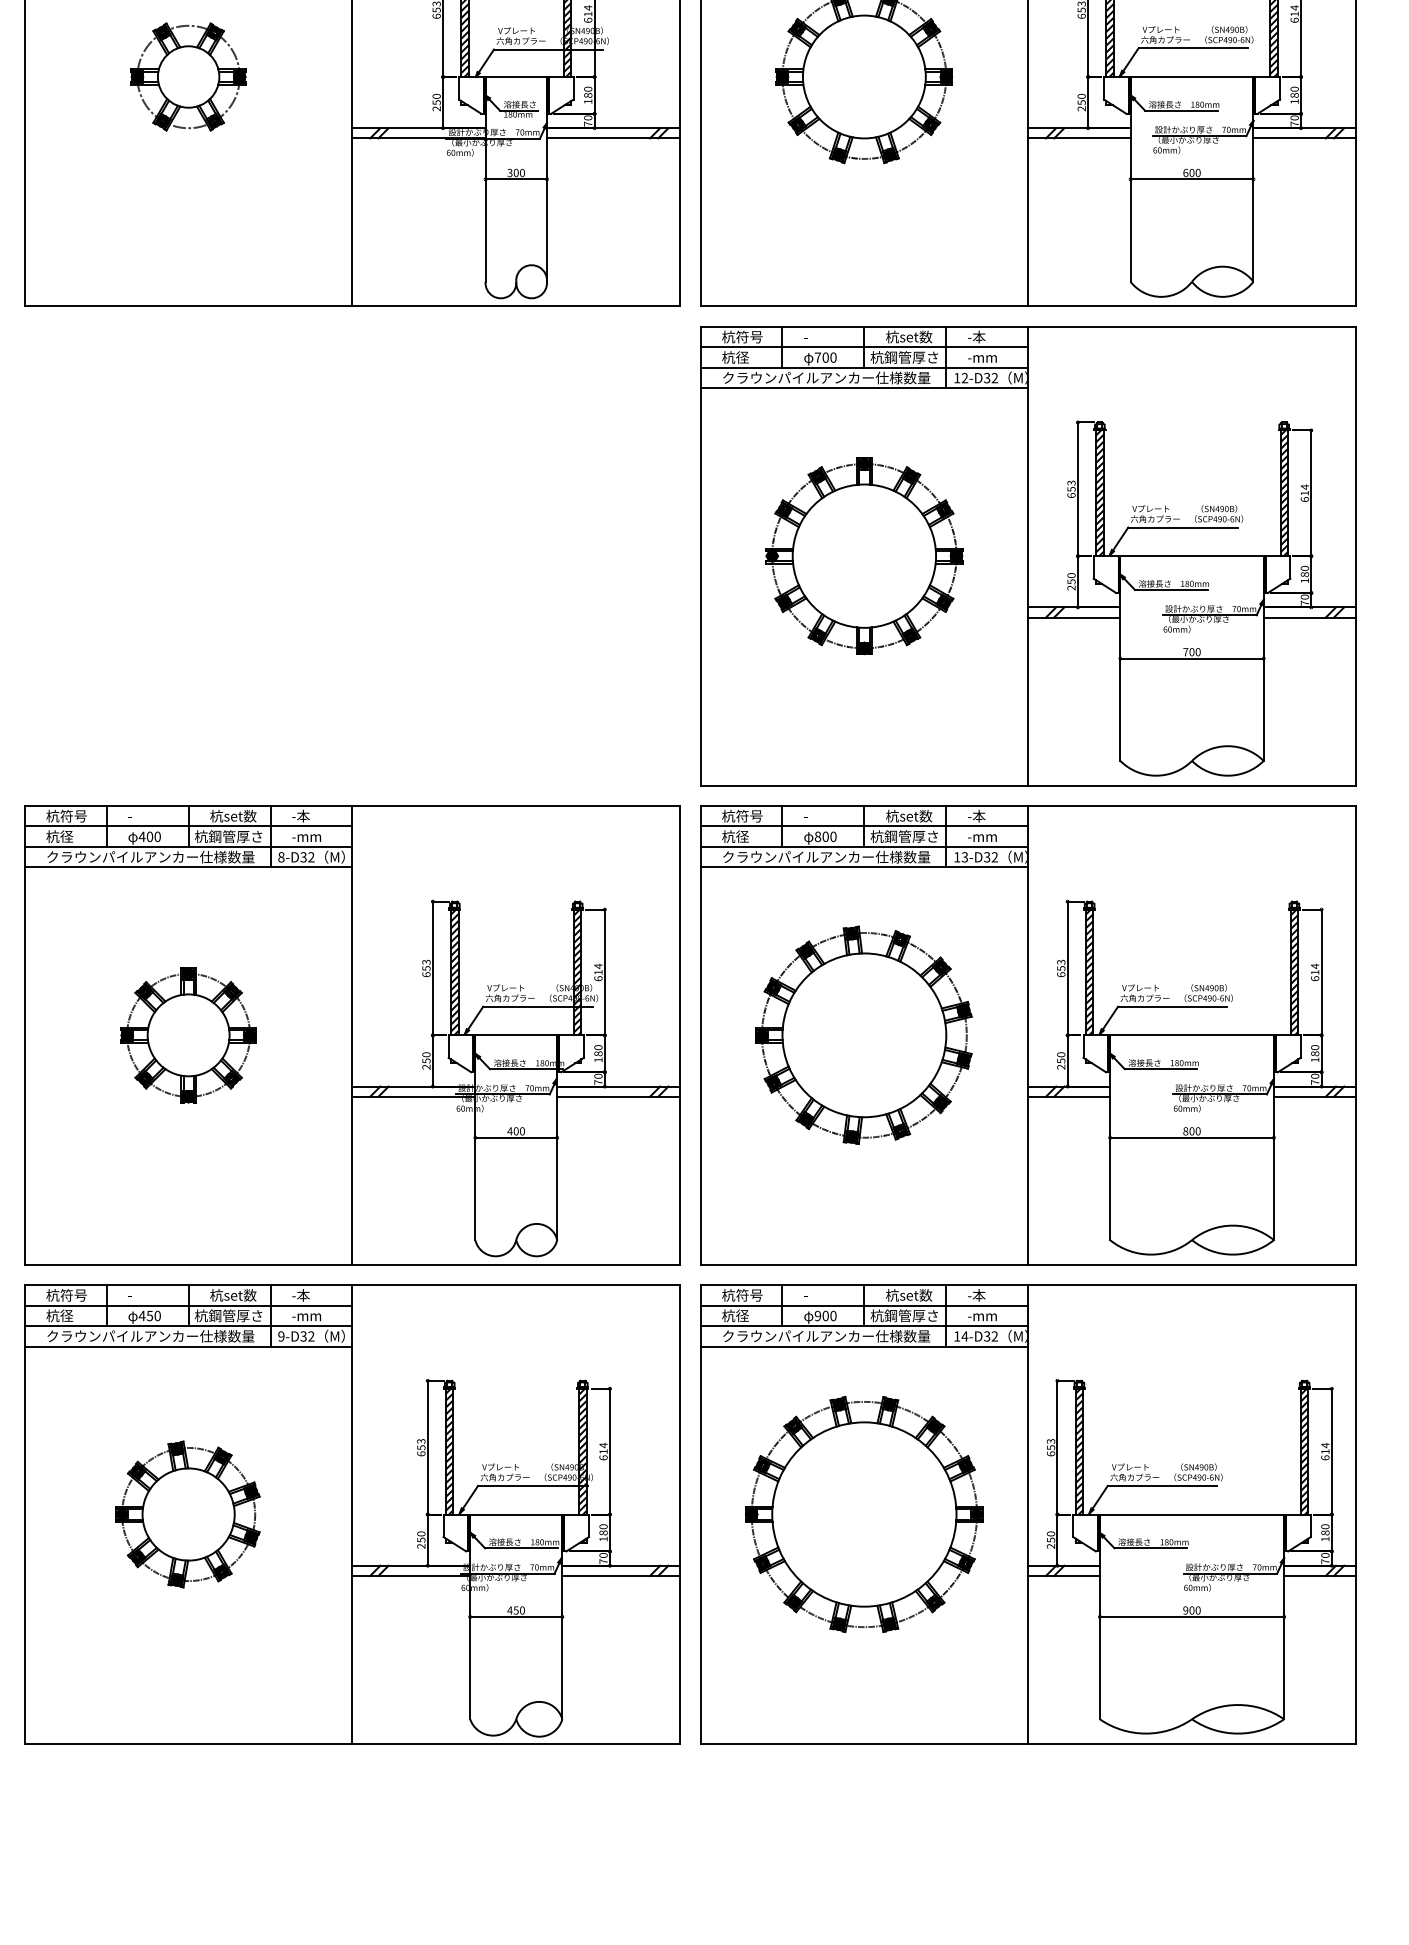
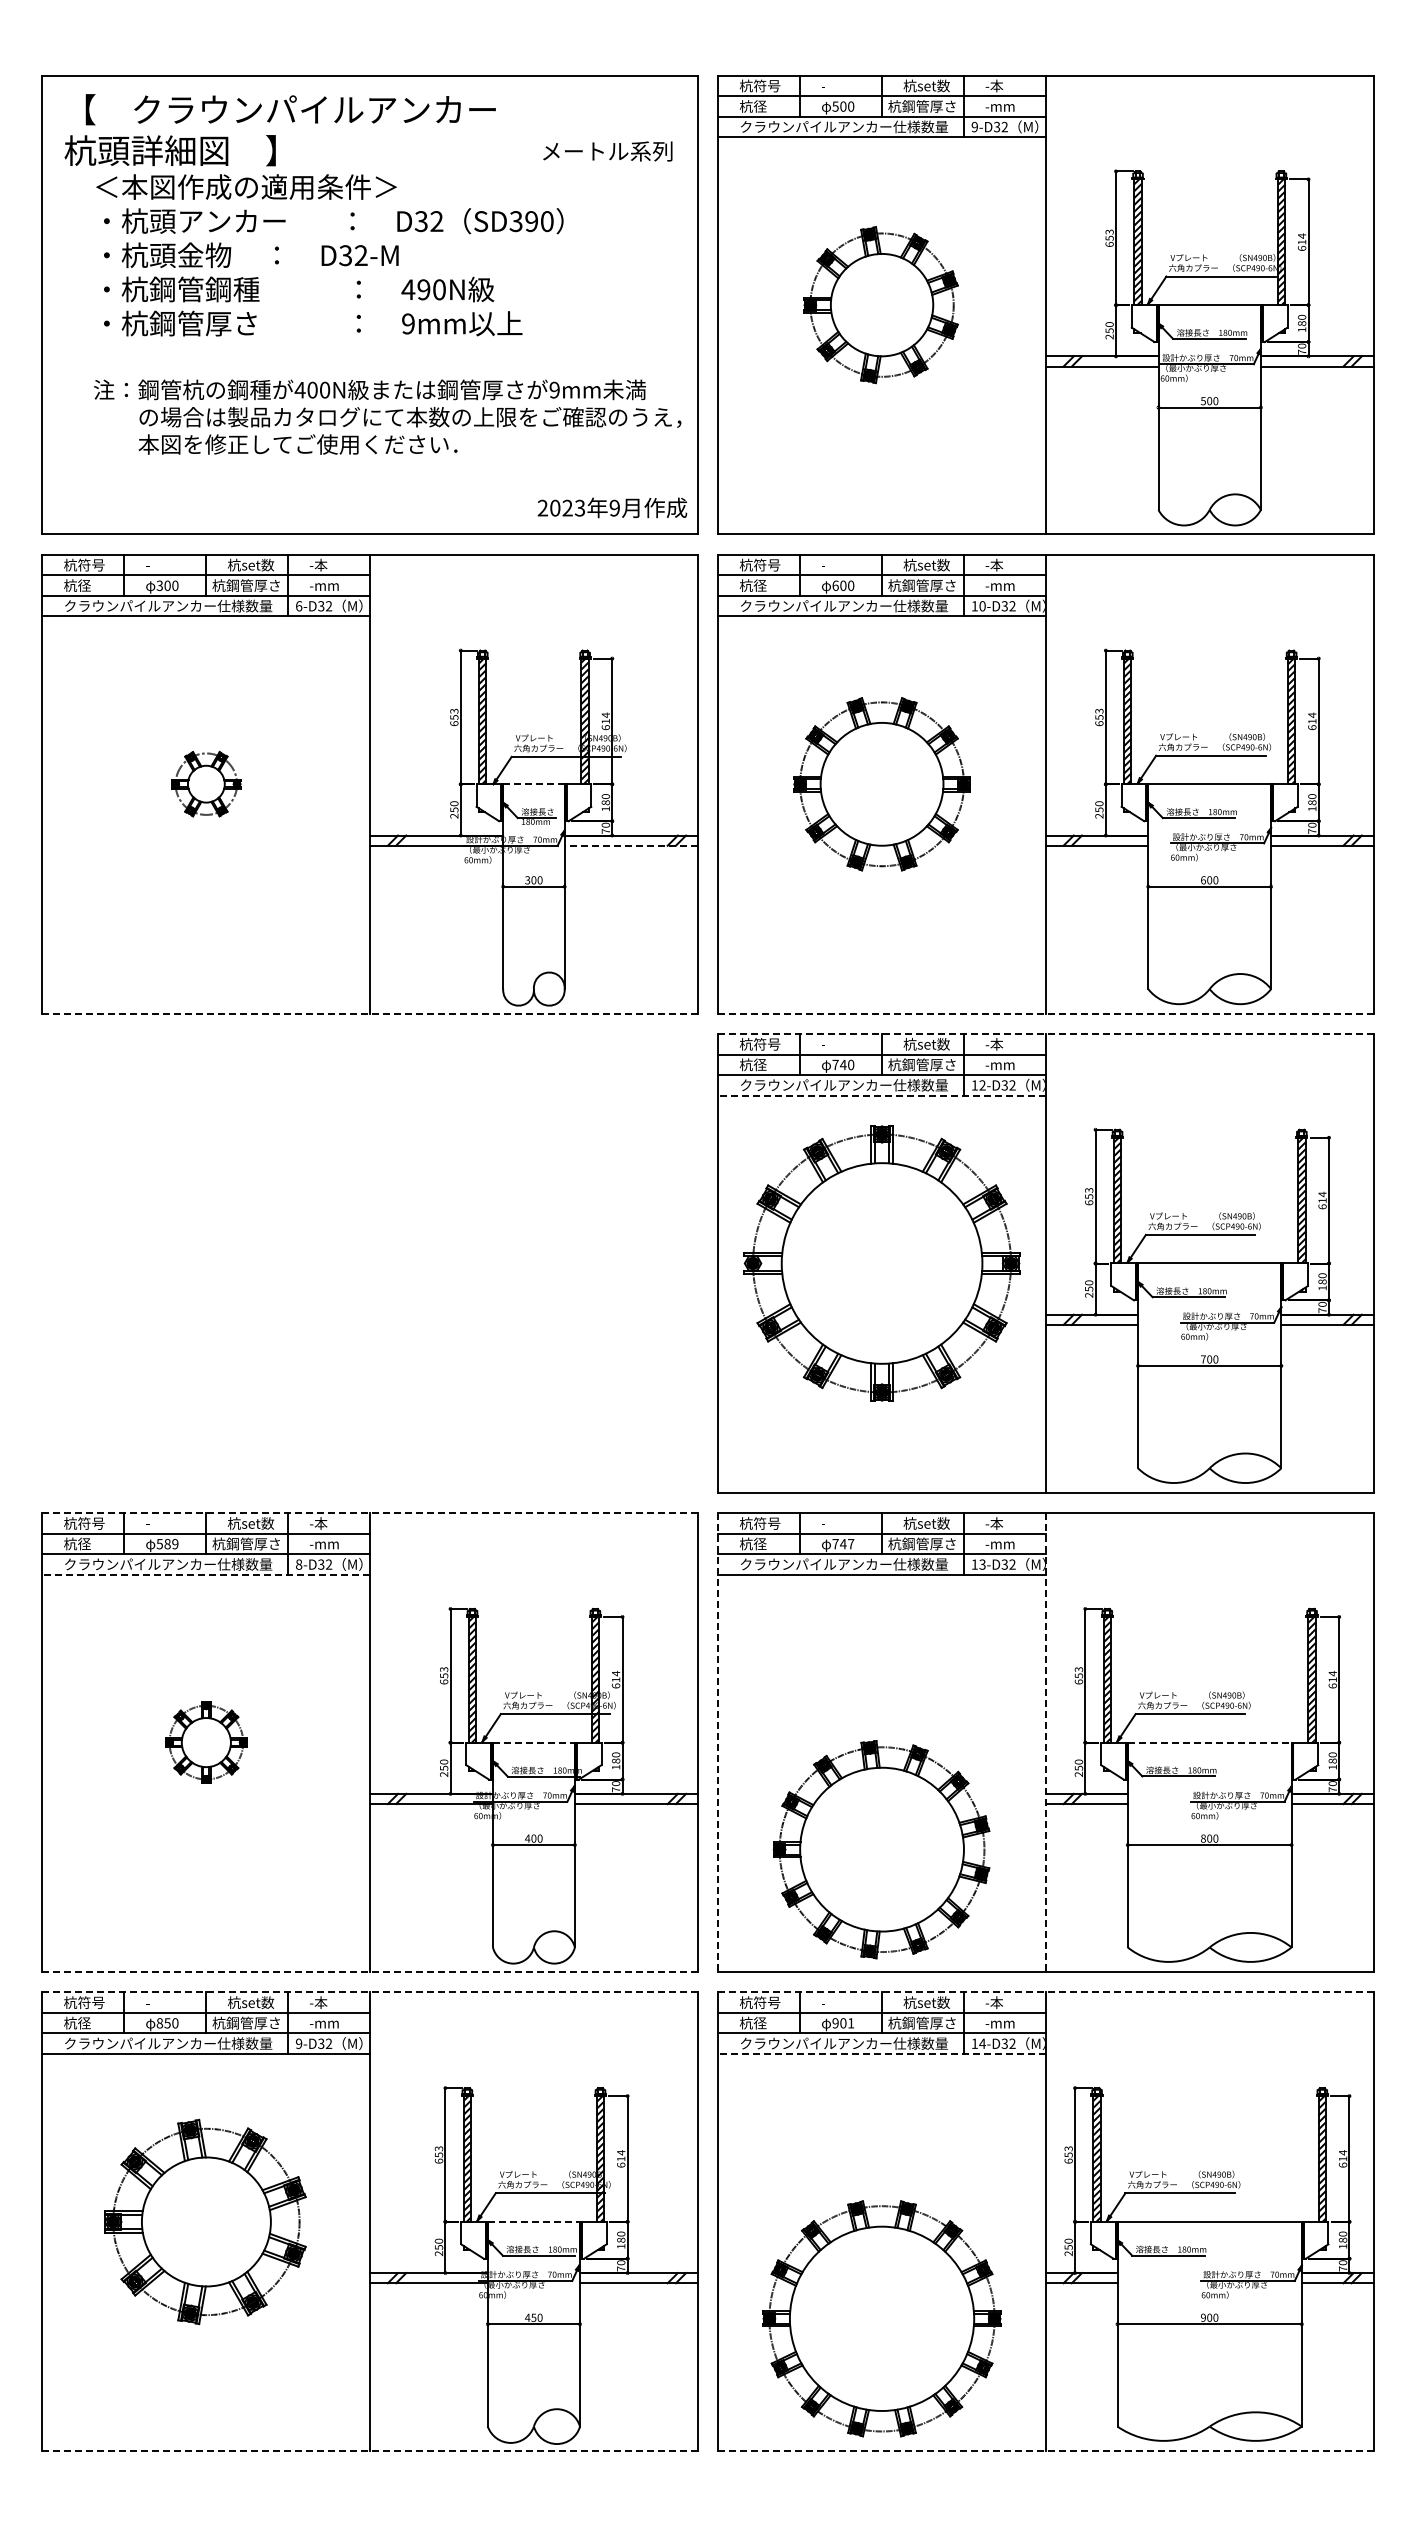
part: (188, 76) -> (206, 783), size x0.6
line: (515, 77) -> (533, 784), solid -> dashed
line: (613, 138) -> (631, 845), solid -> dashed
line: (352, 306) -> (370, 1013), solid -> dashed
line: (1027, 306) -> (1045, 1013), solid -> dashed
line: (1027, 327) -> (1045, 1034), solid -> dashed
text: (824, 357) -> (842, 1064), 700 -> 740
line: (864, 388) -> (882, 1095), solid -> dashed
part: (863, 556) -> (881, 1263), size x1.4
line: (352, 806) -> (370, 1513), solid -> dashed
text: (825, 836) -> (843, 1543), 800 -> 747
text: (149, 837) -> (167, 1544), 400 -> 589
line: (188, 867) -> (206, 1574), solid -> dashed
part: (188, 1035) -> (206, 1742), size x0.6
line: (515, 1035) -> (533, 1742), solid -> dashed
part: (863, 1035) -> (881, 1849), moved
line: (1191, 1035) -> (1209, 1742), solid -> dashed
line: (700, 1036) -> (718, 1743), solid -> dashed
line: (1027, 1036) -> (1045, 1743), solid -> dashed
line: (352, 1265) -> (370, 1972), solid -> dashed
line: (352, 1285) -> (370, 1992), solid -> dashed
line: (1027, 1285) -> (1045, 1992), solid -> dashed
text: (141, 1316) -> (159, 2023), 450 -> 850
text: (833, 1316) -> (851, 2023), 900 -> 901
line: (864, 1346) -> (882, 2053), solid -> dashed
part: (187, 1514) -> (205, 2221), size x1.4
line: (516, 1514) -> (534, 2221), solid -> dashed
part: (863, 1514) -> (881, 2318), moved
line: (352, 1744) -> (370, 2451), solid -> dashed
line: (1027, 1744) -> (1045, 2451), solid -> dashed

